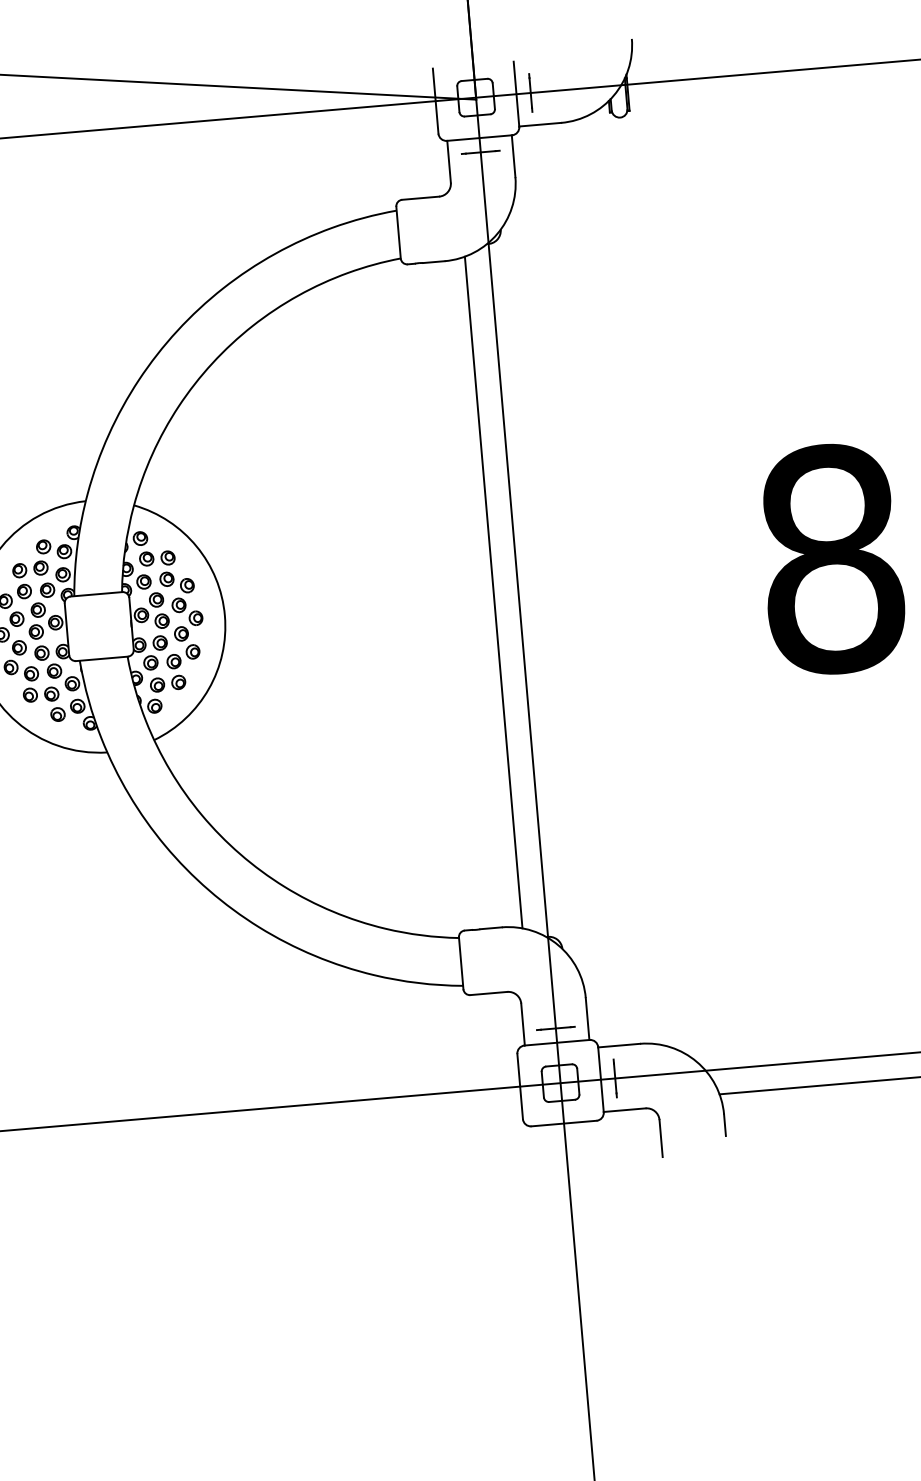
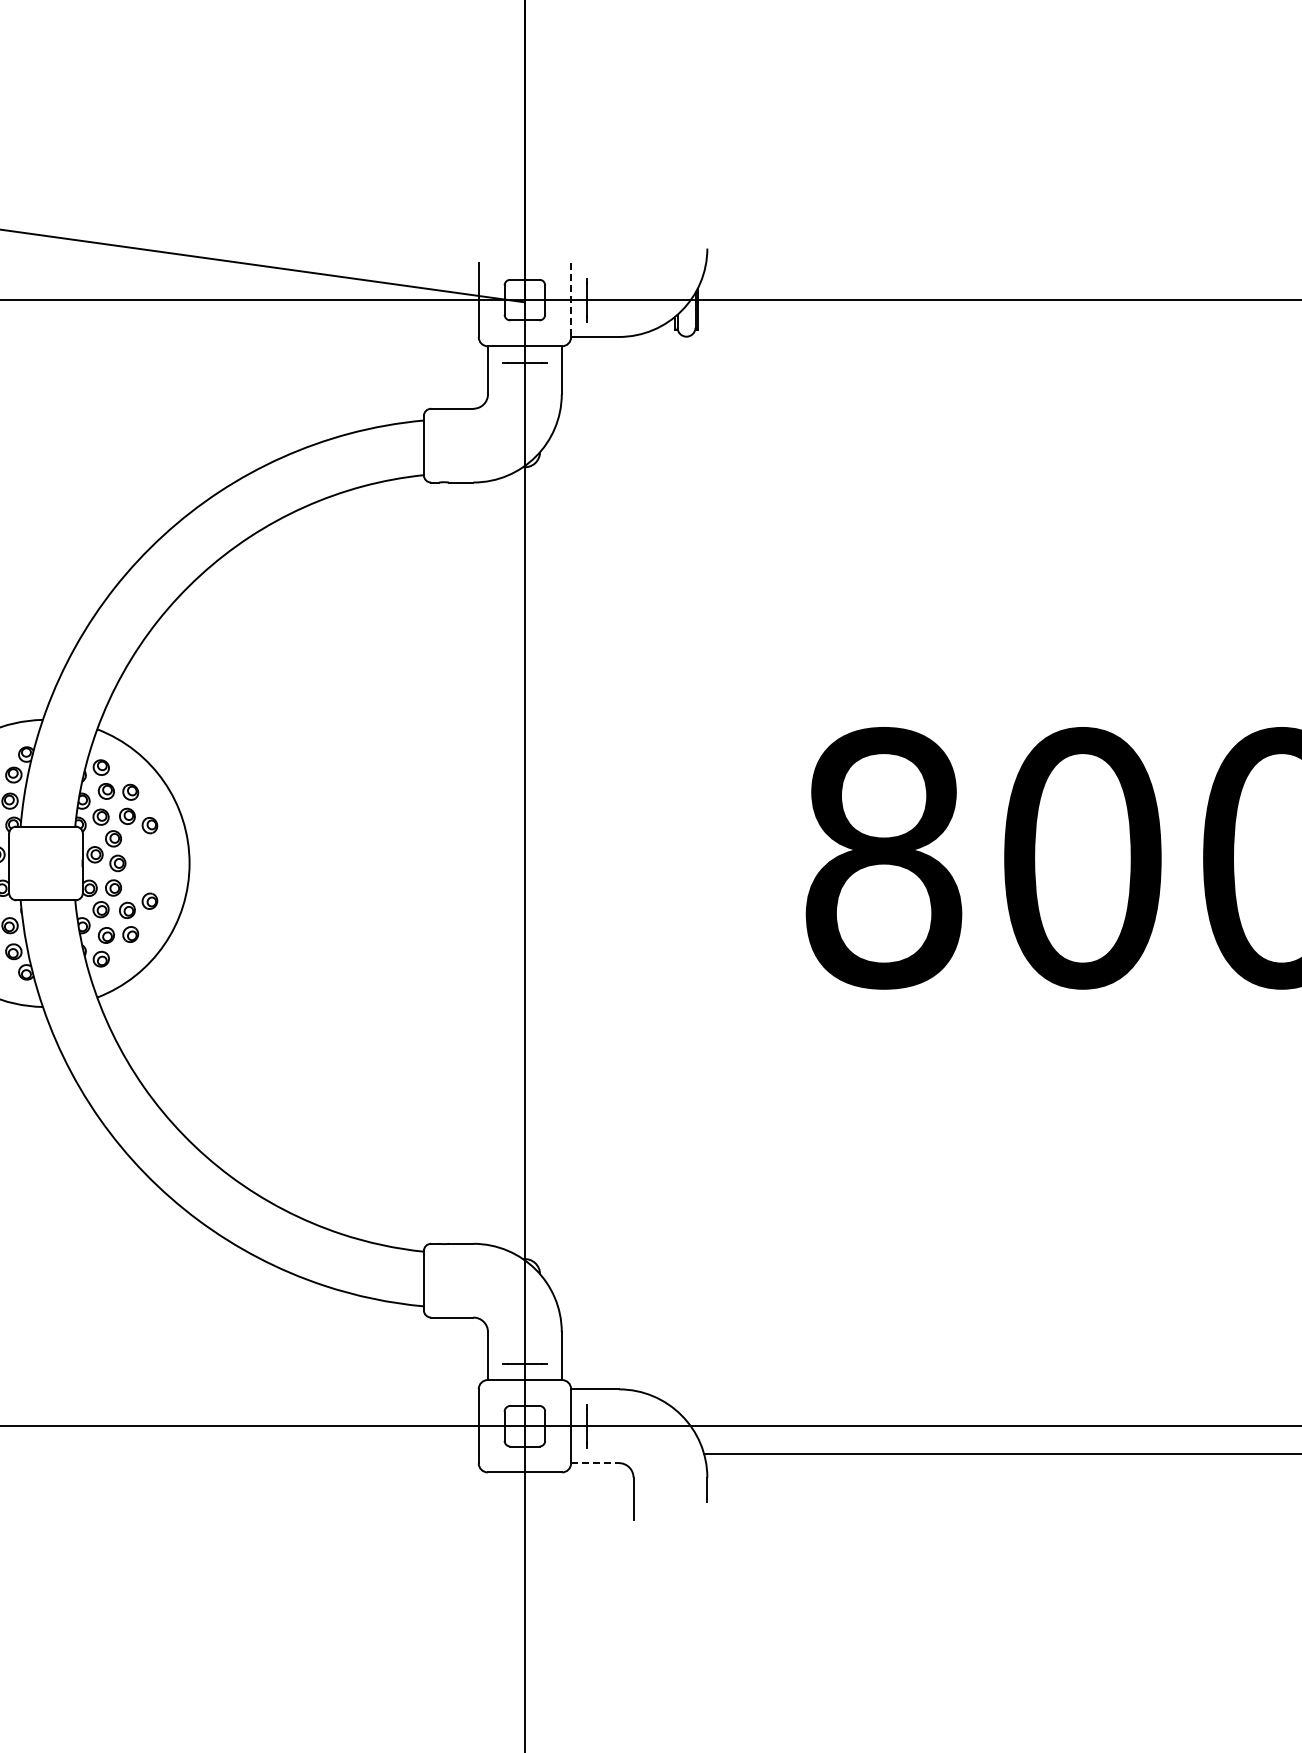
line: (516, 94) -> (571, 300), solid -> dashed
line: (493, 591) -> (496, 862), removed
part: (188, 619) -> (147, 863), removed
line: (625, 1110) -> (595, 1463), solid -> dashed

